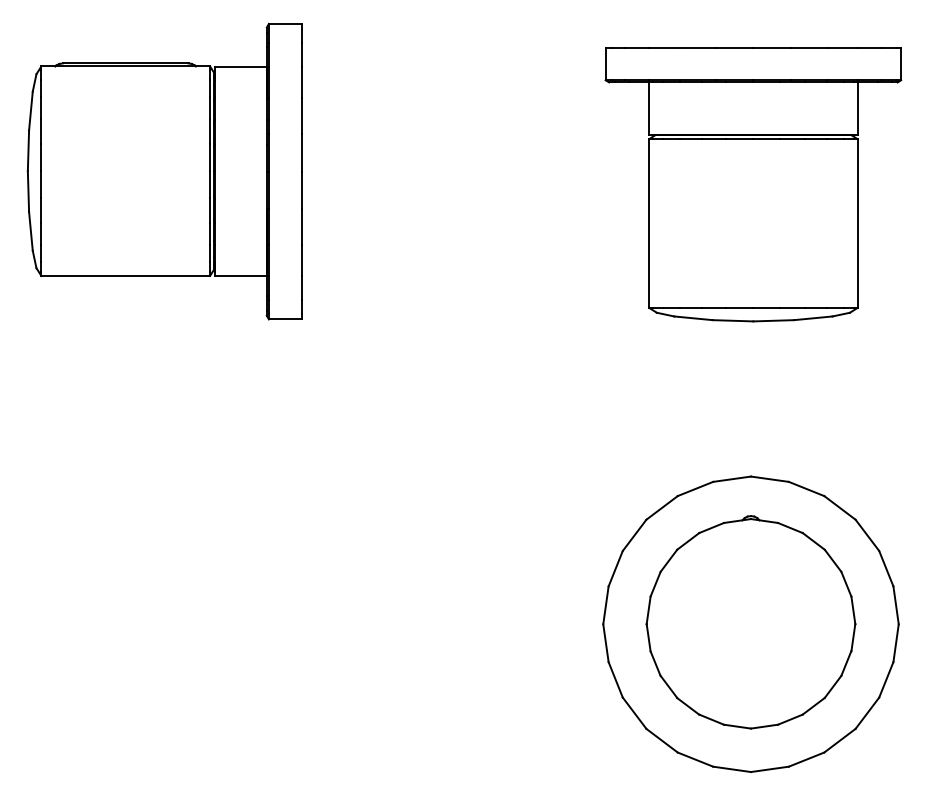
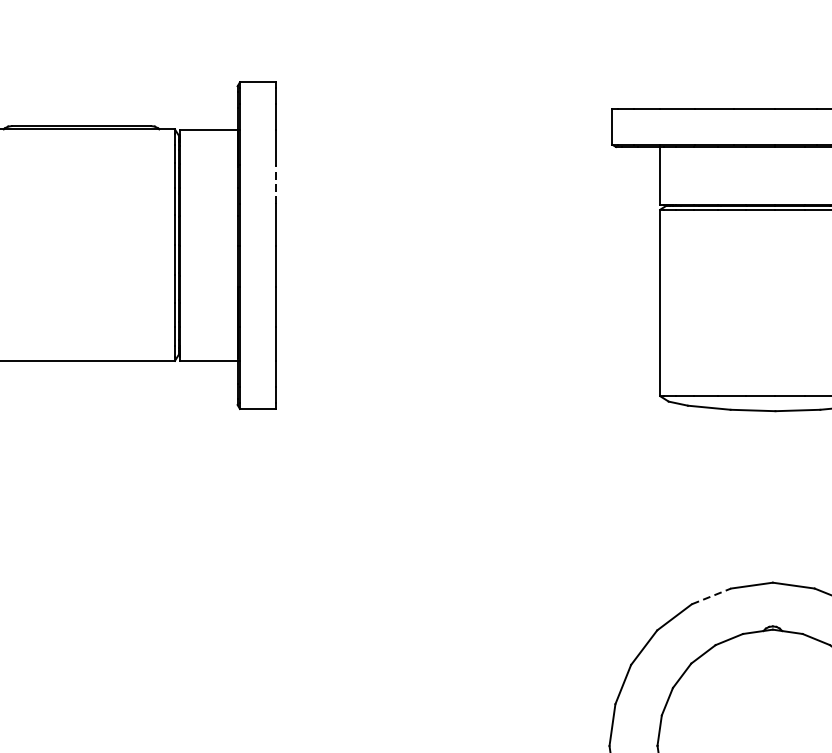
line: (301, 116) -> (275, 184), solid -> dashed
line: (695, 488) -> (711, 595), solid -> dashed

